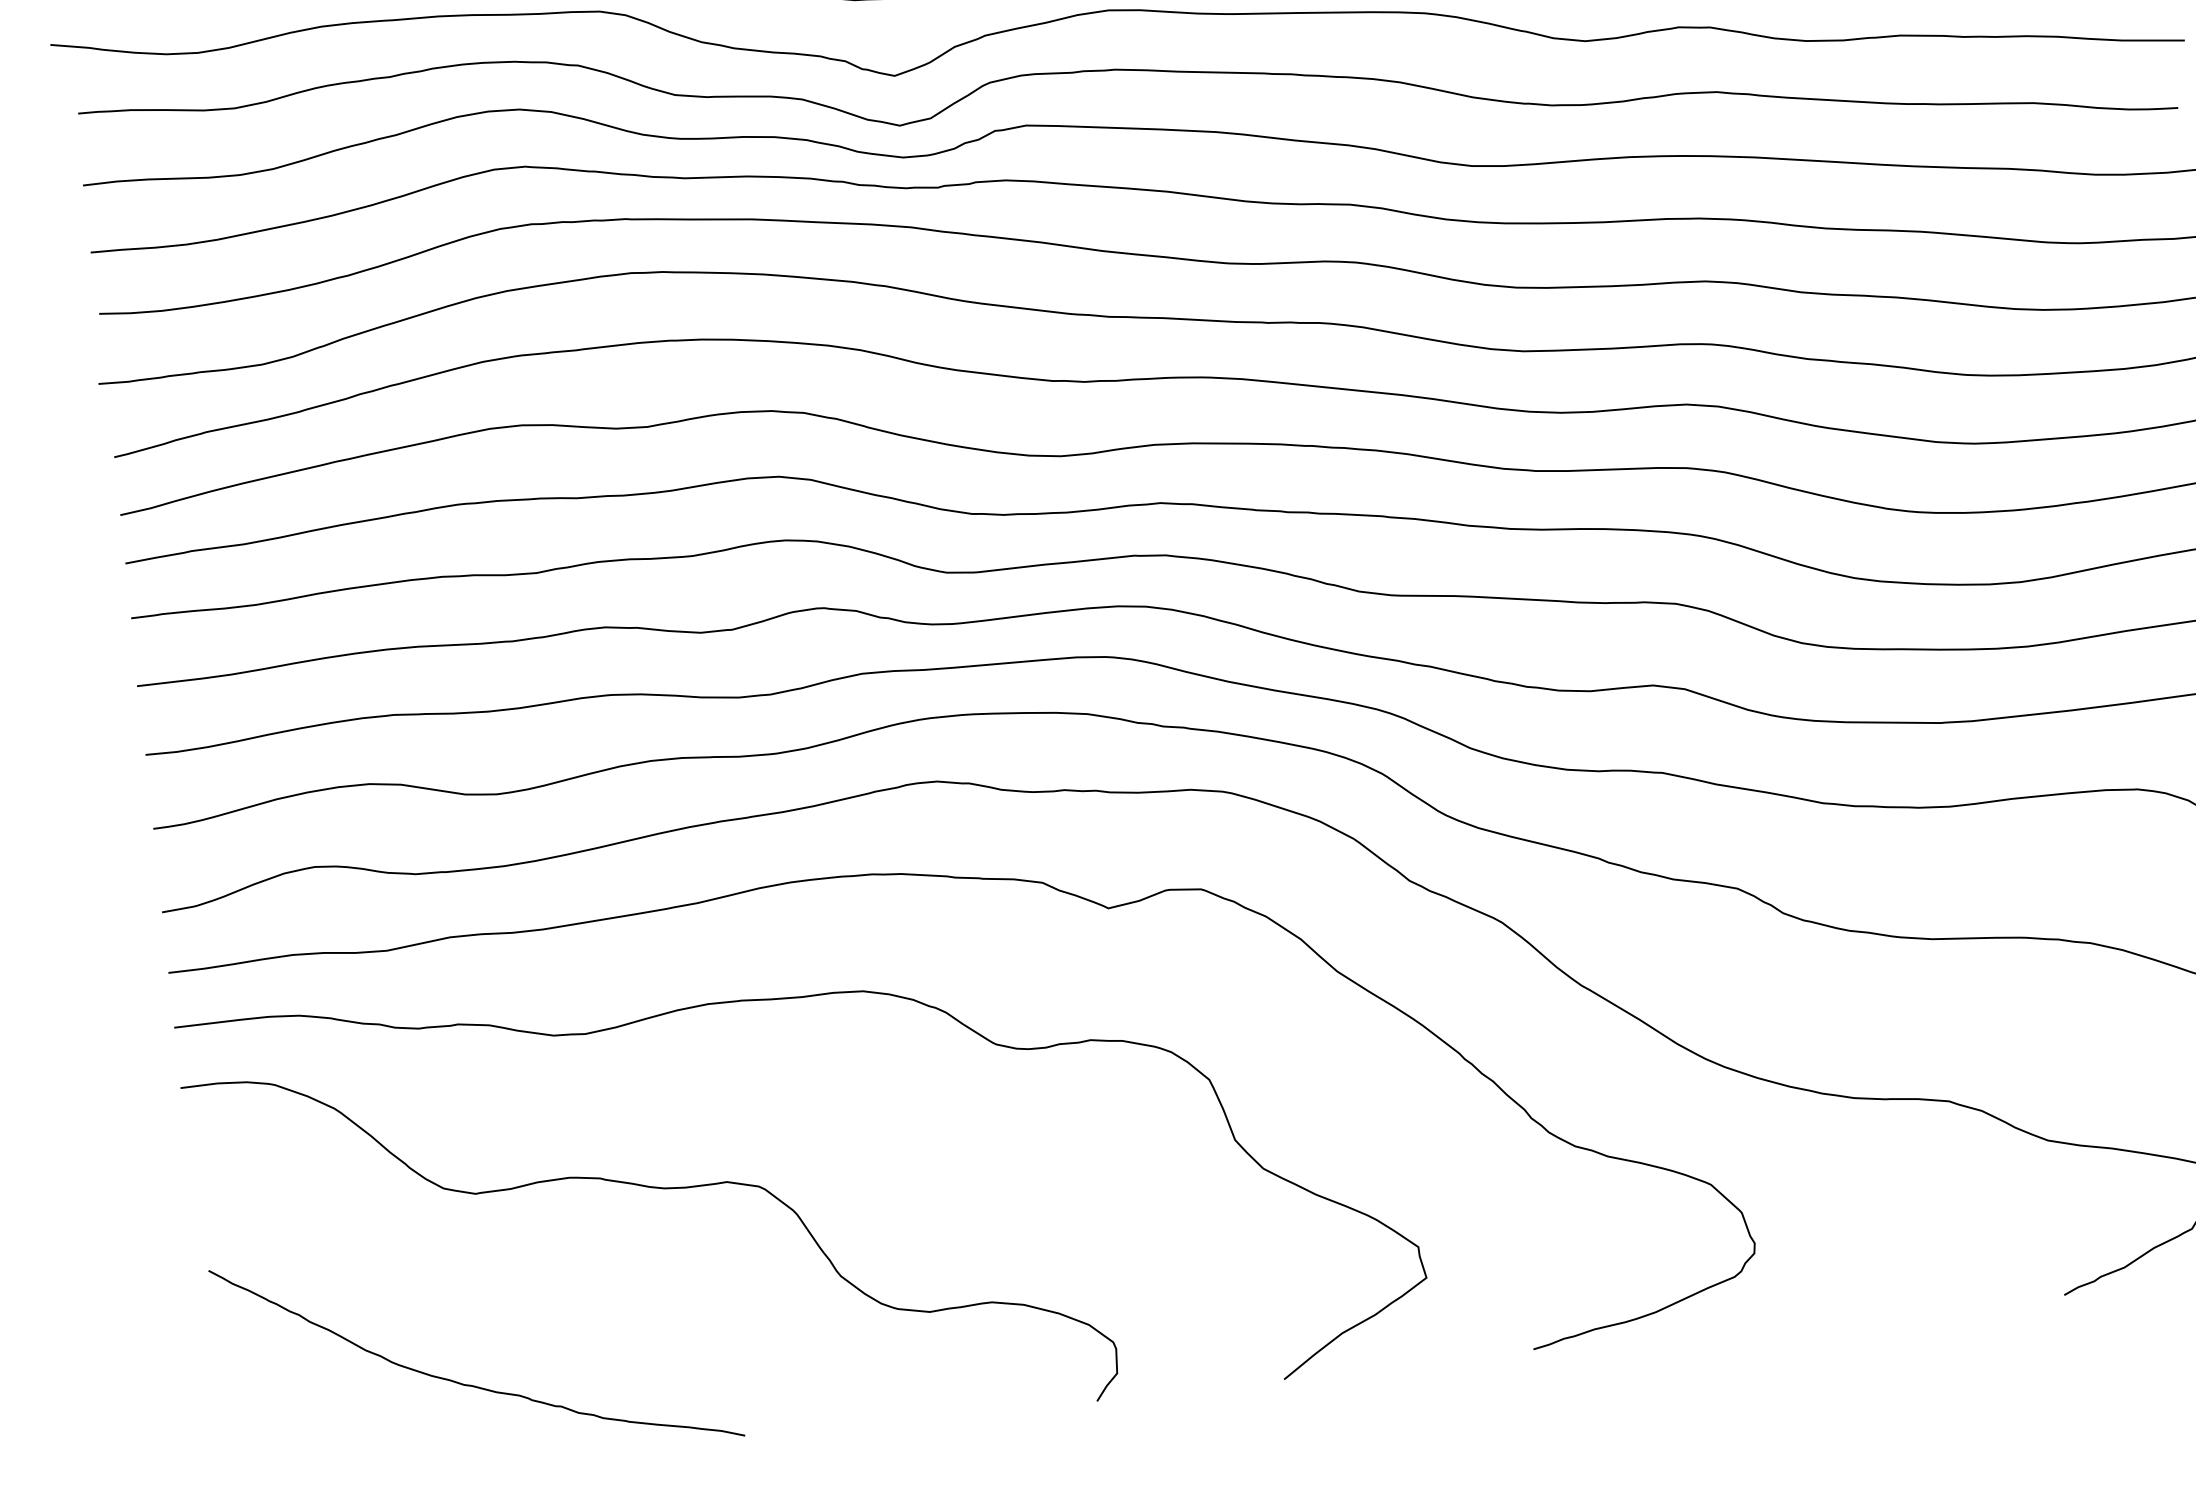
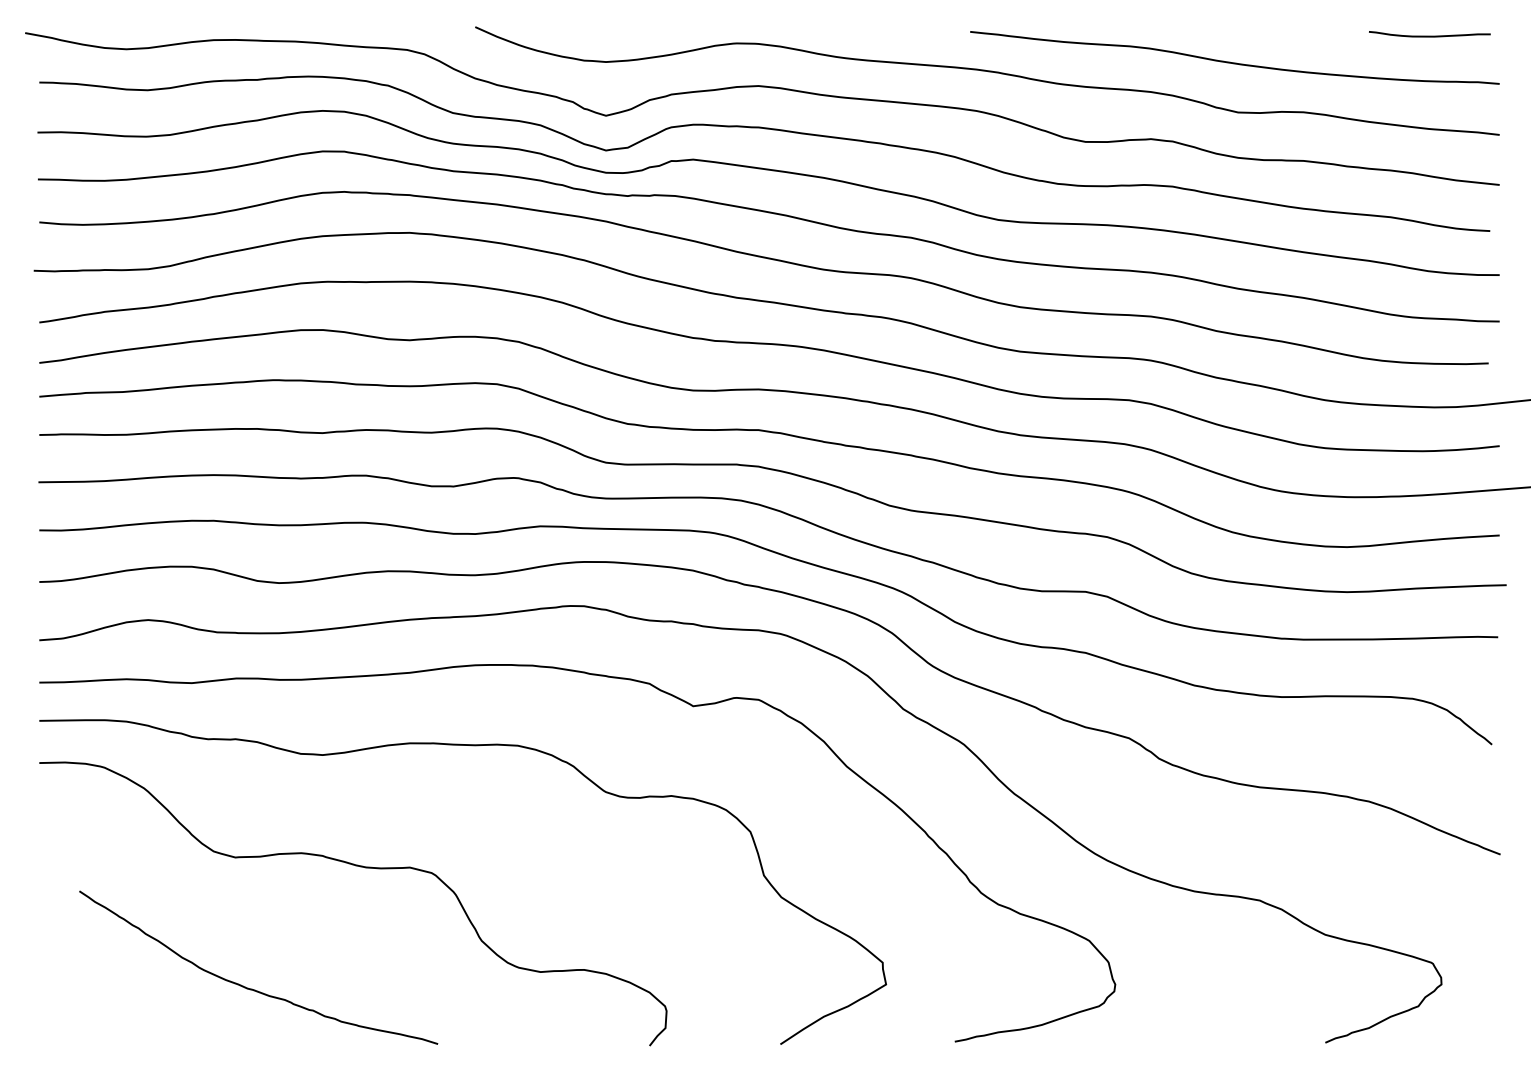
curve: (471, 1384) -> (252, 988), moved

